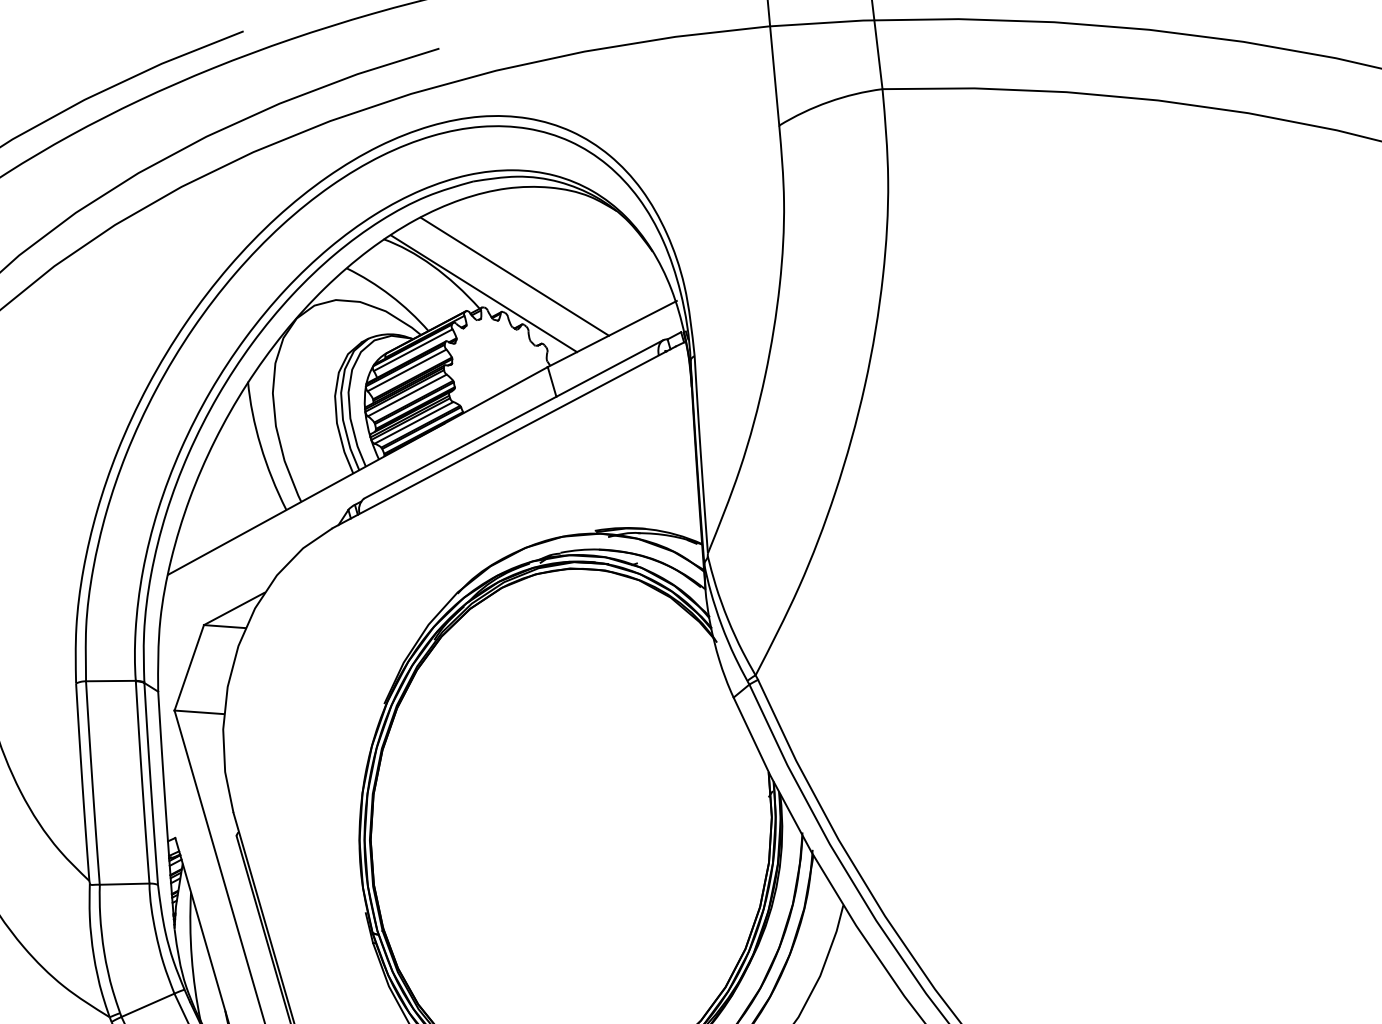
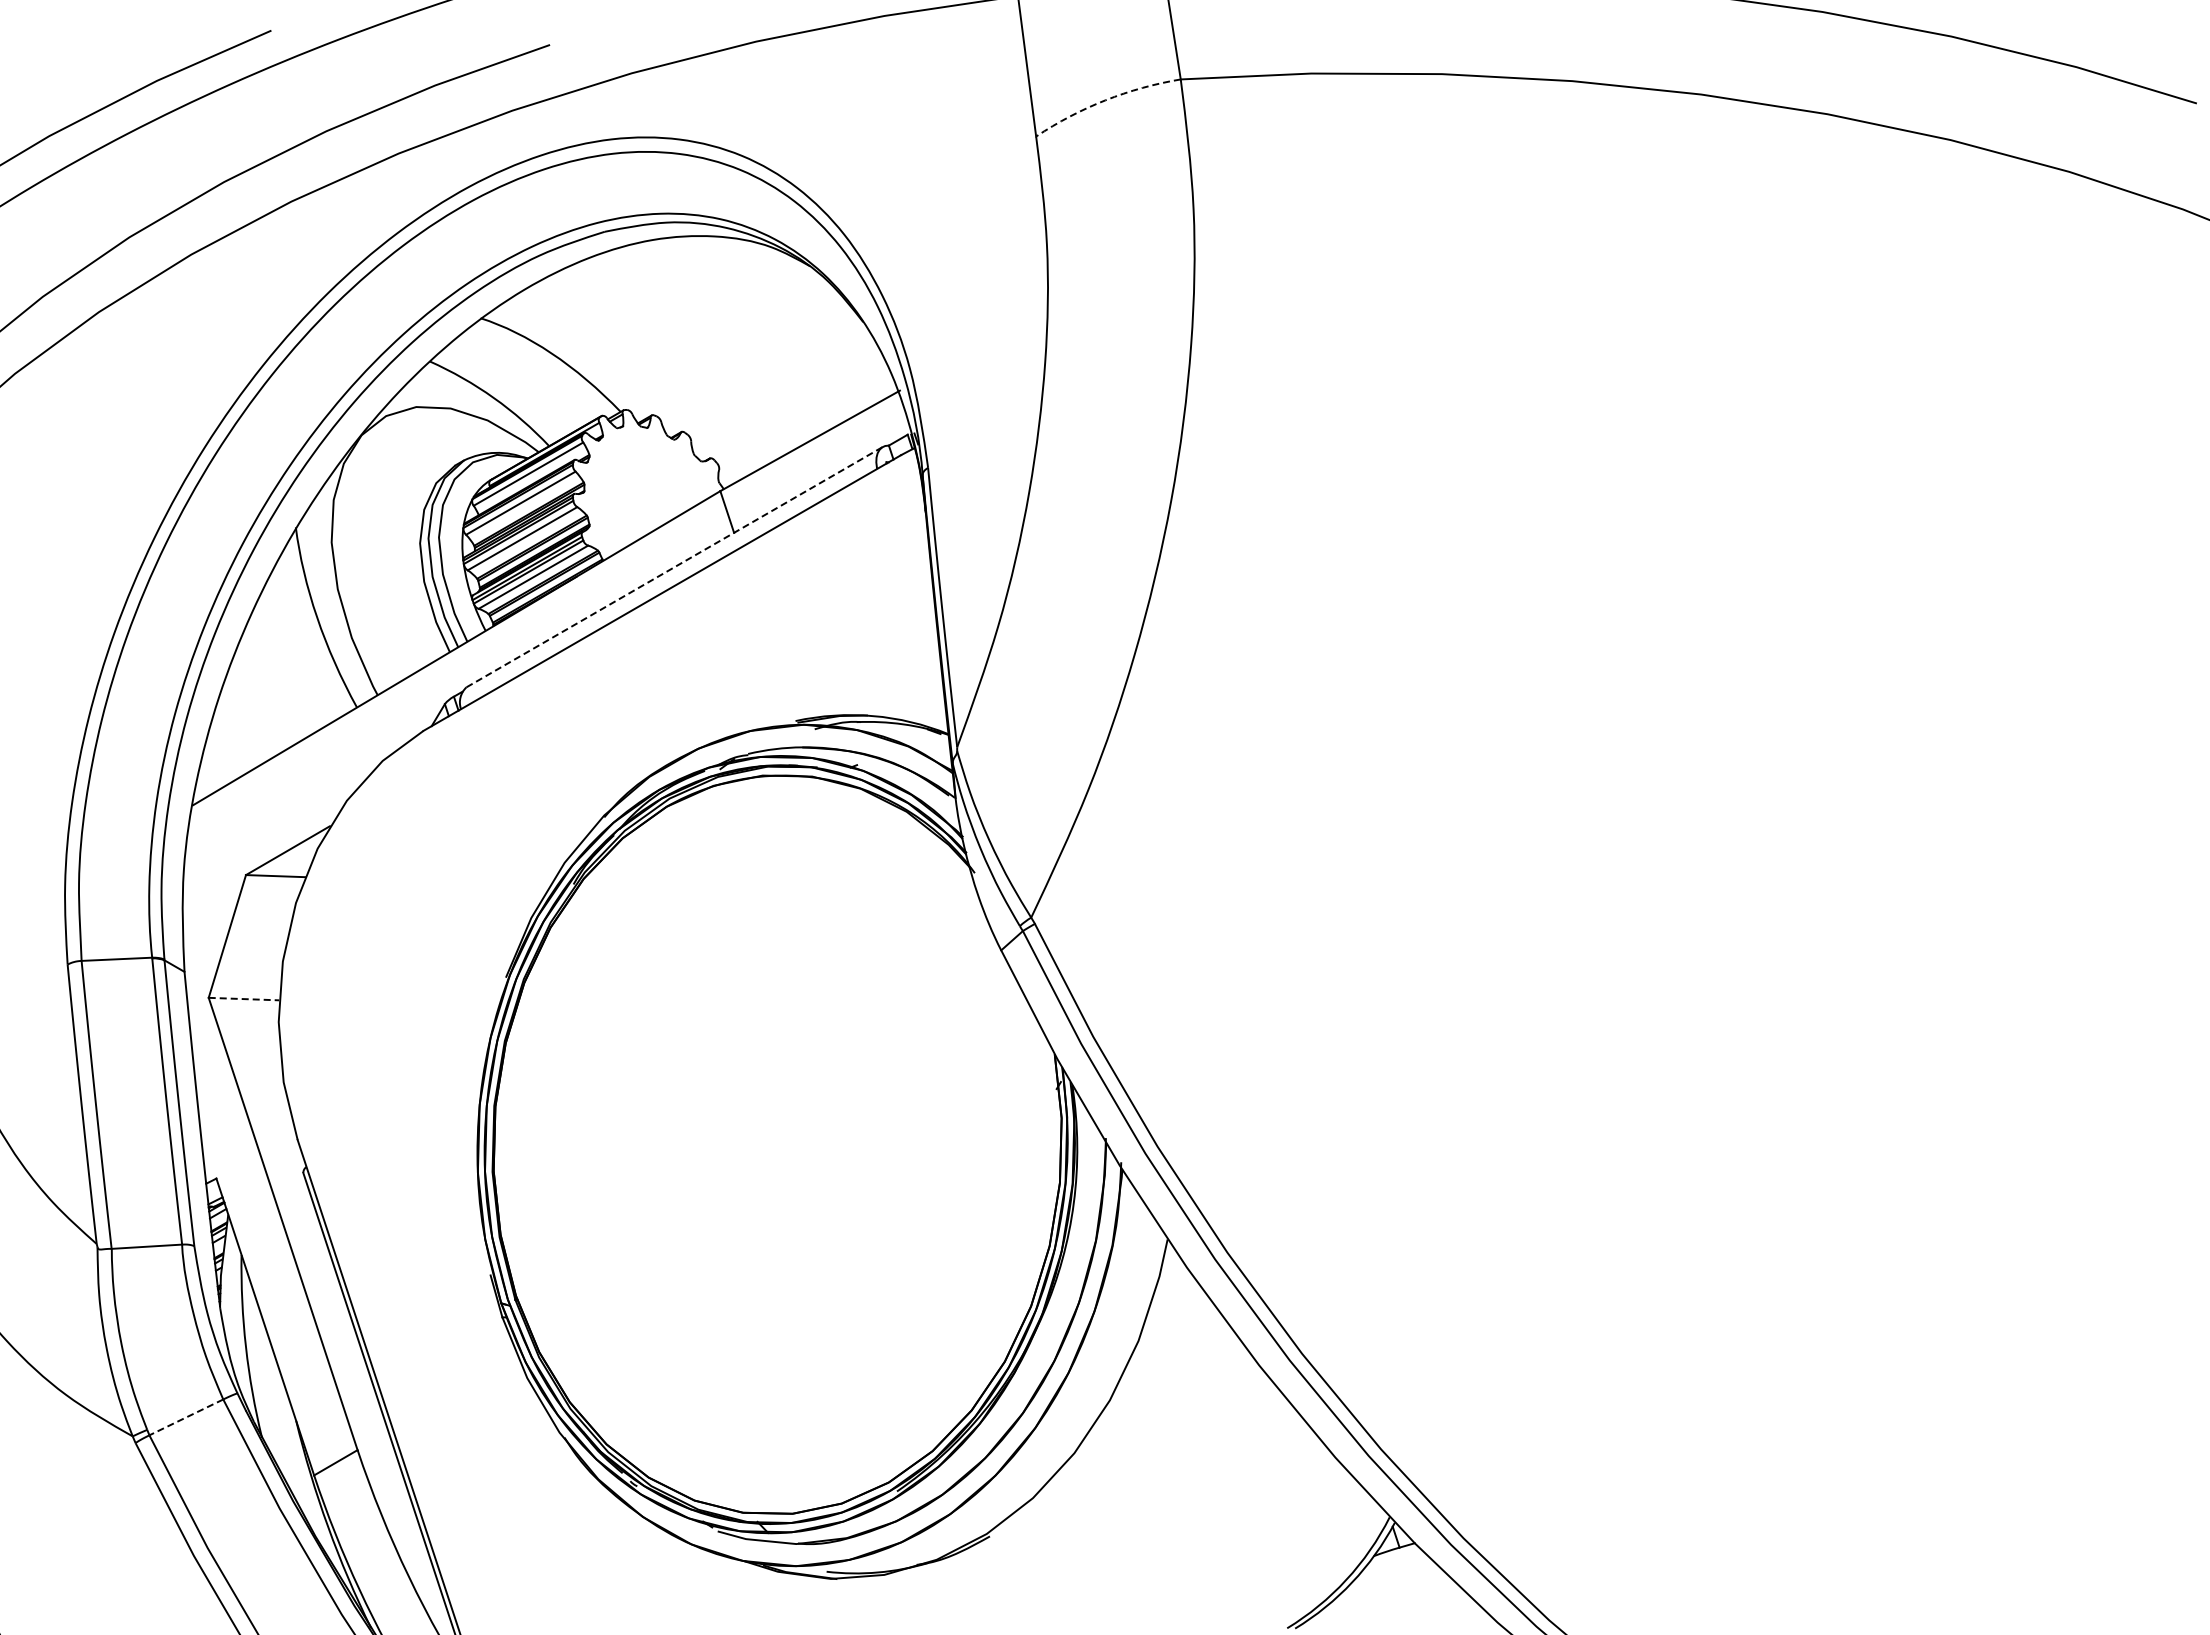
arc: (828, 102) -> (1105, 100), solid -> dashed
line: (514, 276) -> (668, 364), removed
line: (484, 293) -> (626, 390), removed
line: (514, 418) -> (675, 566), solid -> dashed
line: (199, 712) -> (244, 999), solid -> dashed
line: (147, 1005) -> (185, 1417), solid -> dashed

